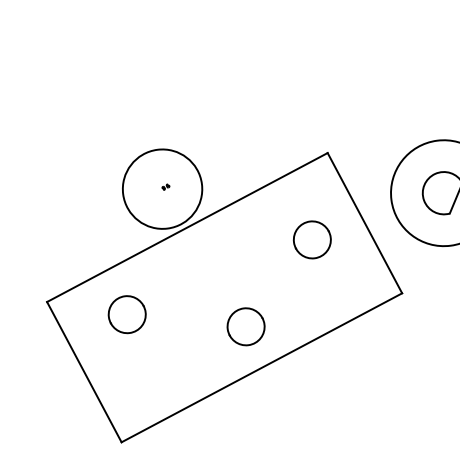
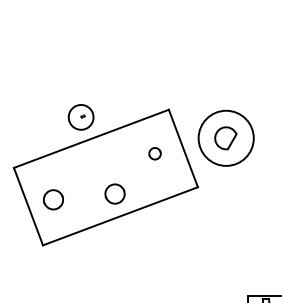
circle: (161, 189) -> (80, 117), size x0.6
circle: (311, 239) -> (154, 153), size x0.6
circle: (127, 314) -> (53, 199), moved

